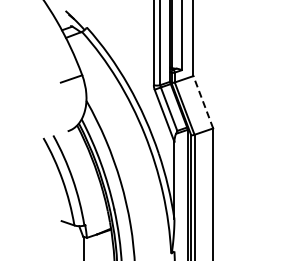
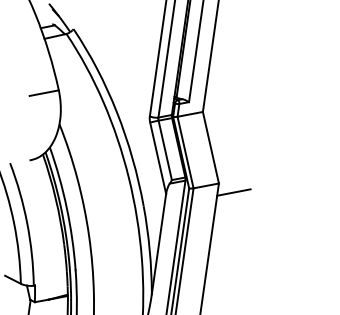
line: (203, 102) -> (211, 148), dashed -> solid
line: (225, 133) -> (233, 192), added

